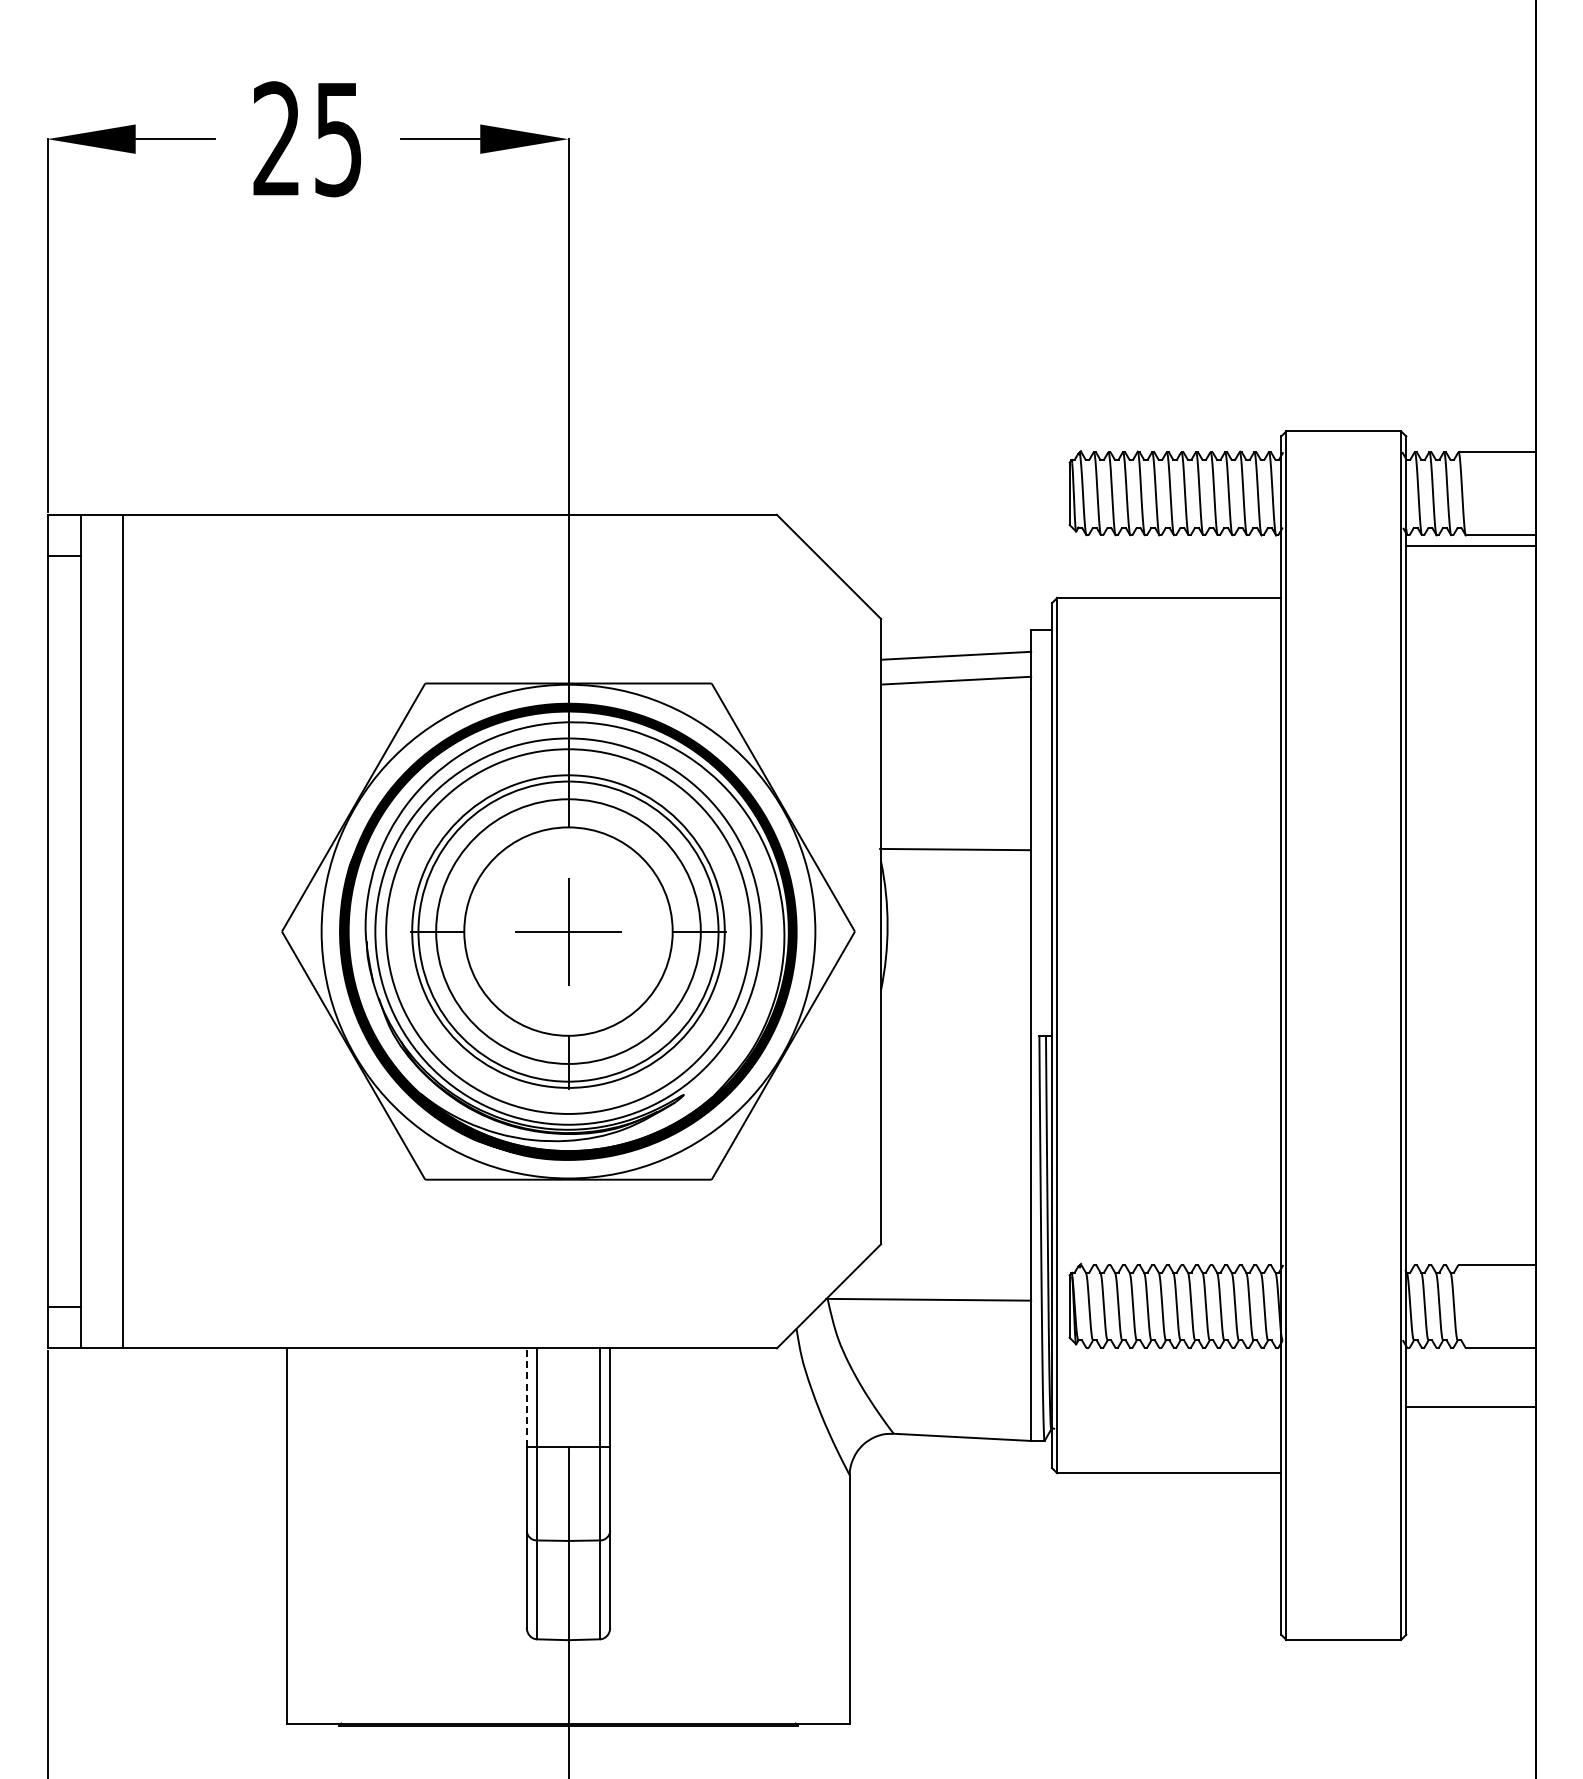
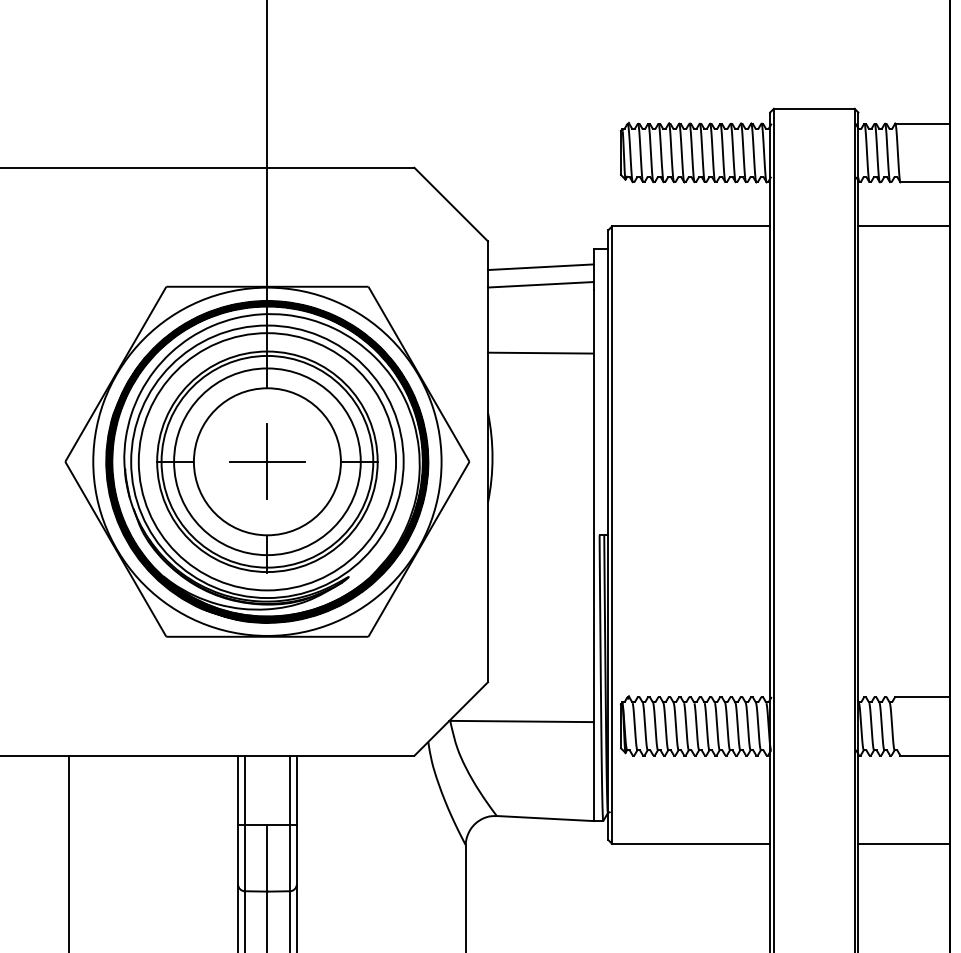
line: (1470, 545) -> (903, 226), moved
line: (955, 849) -> (541, 353), moved
line: (526, 1396) -> (237, 789), dashed -> solid
line: (1470, 1407) -> (903, 844), moved

